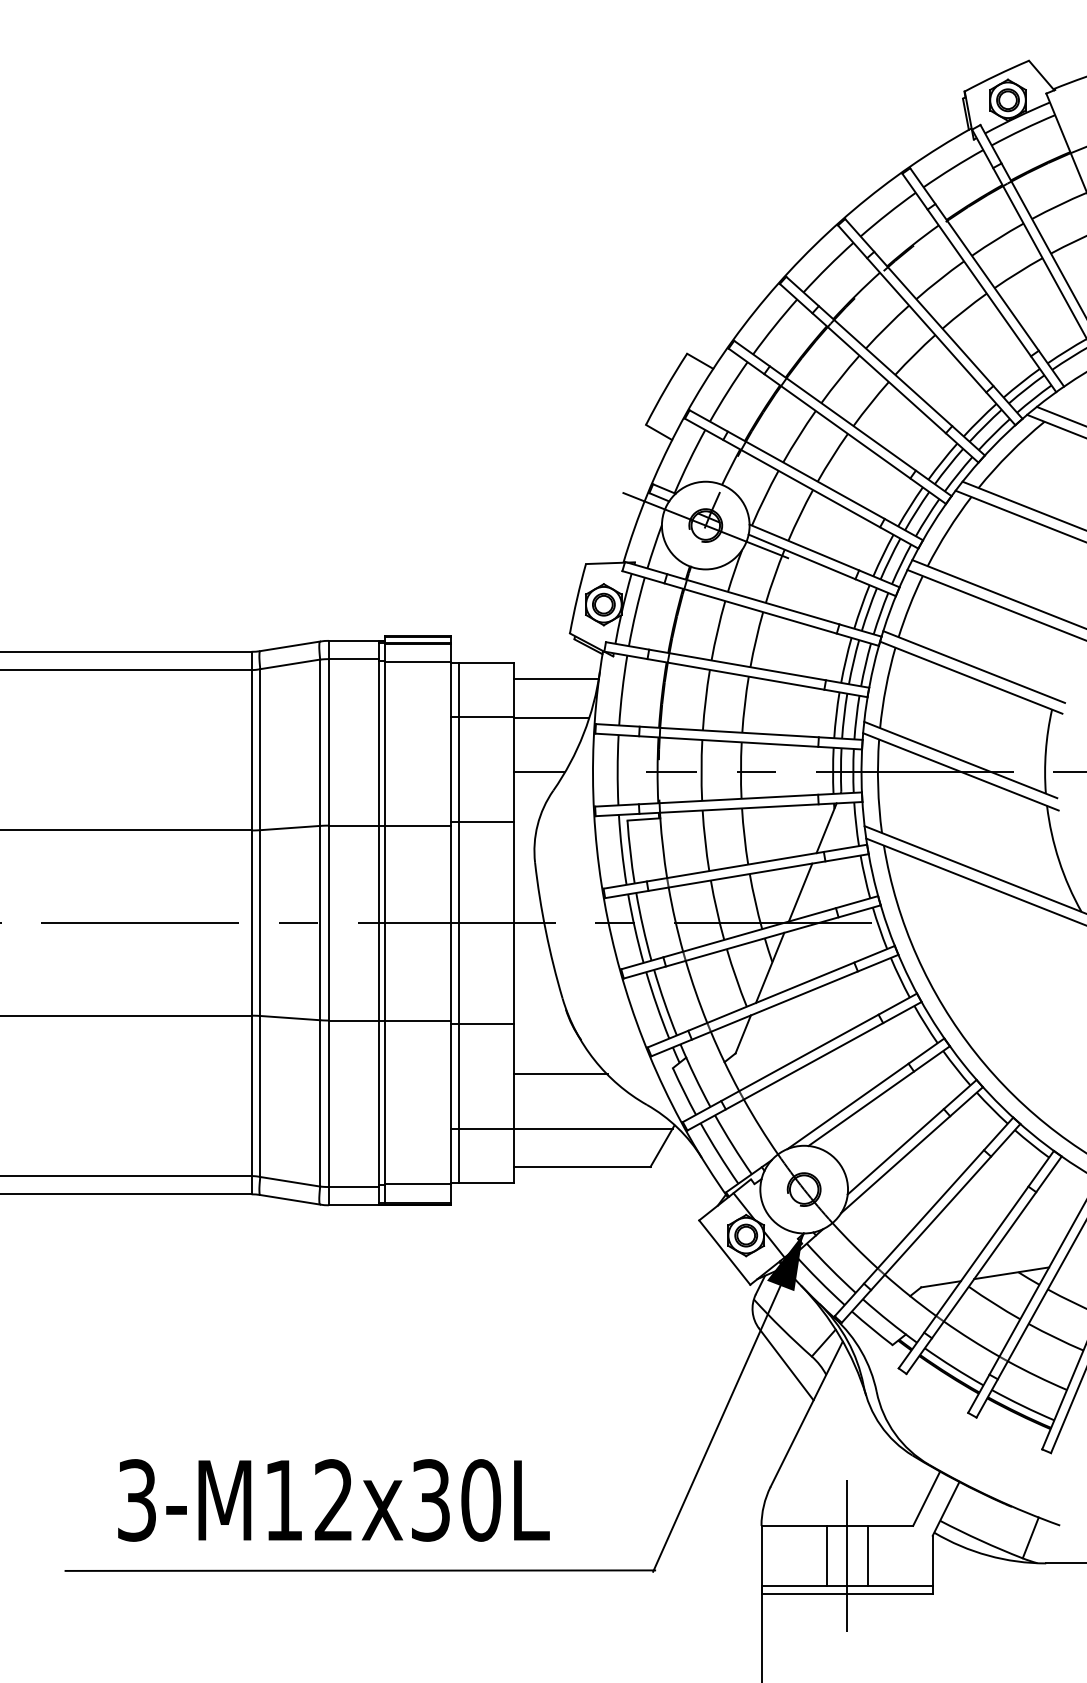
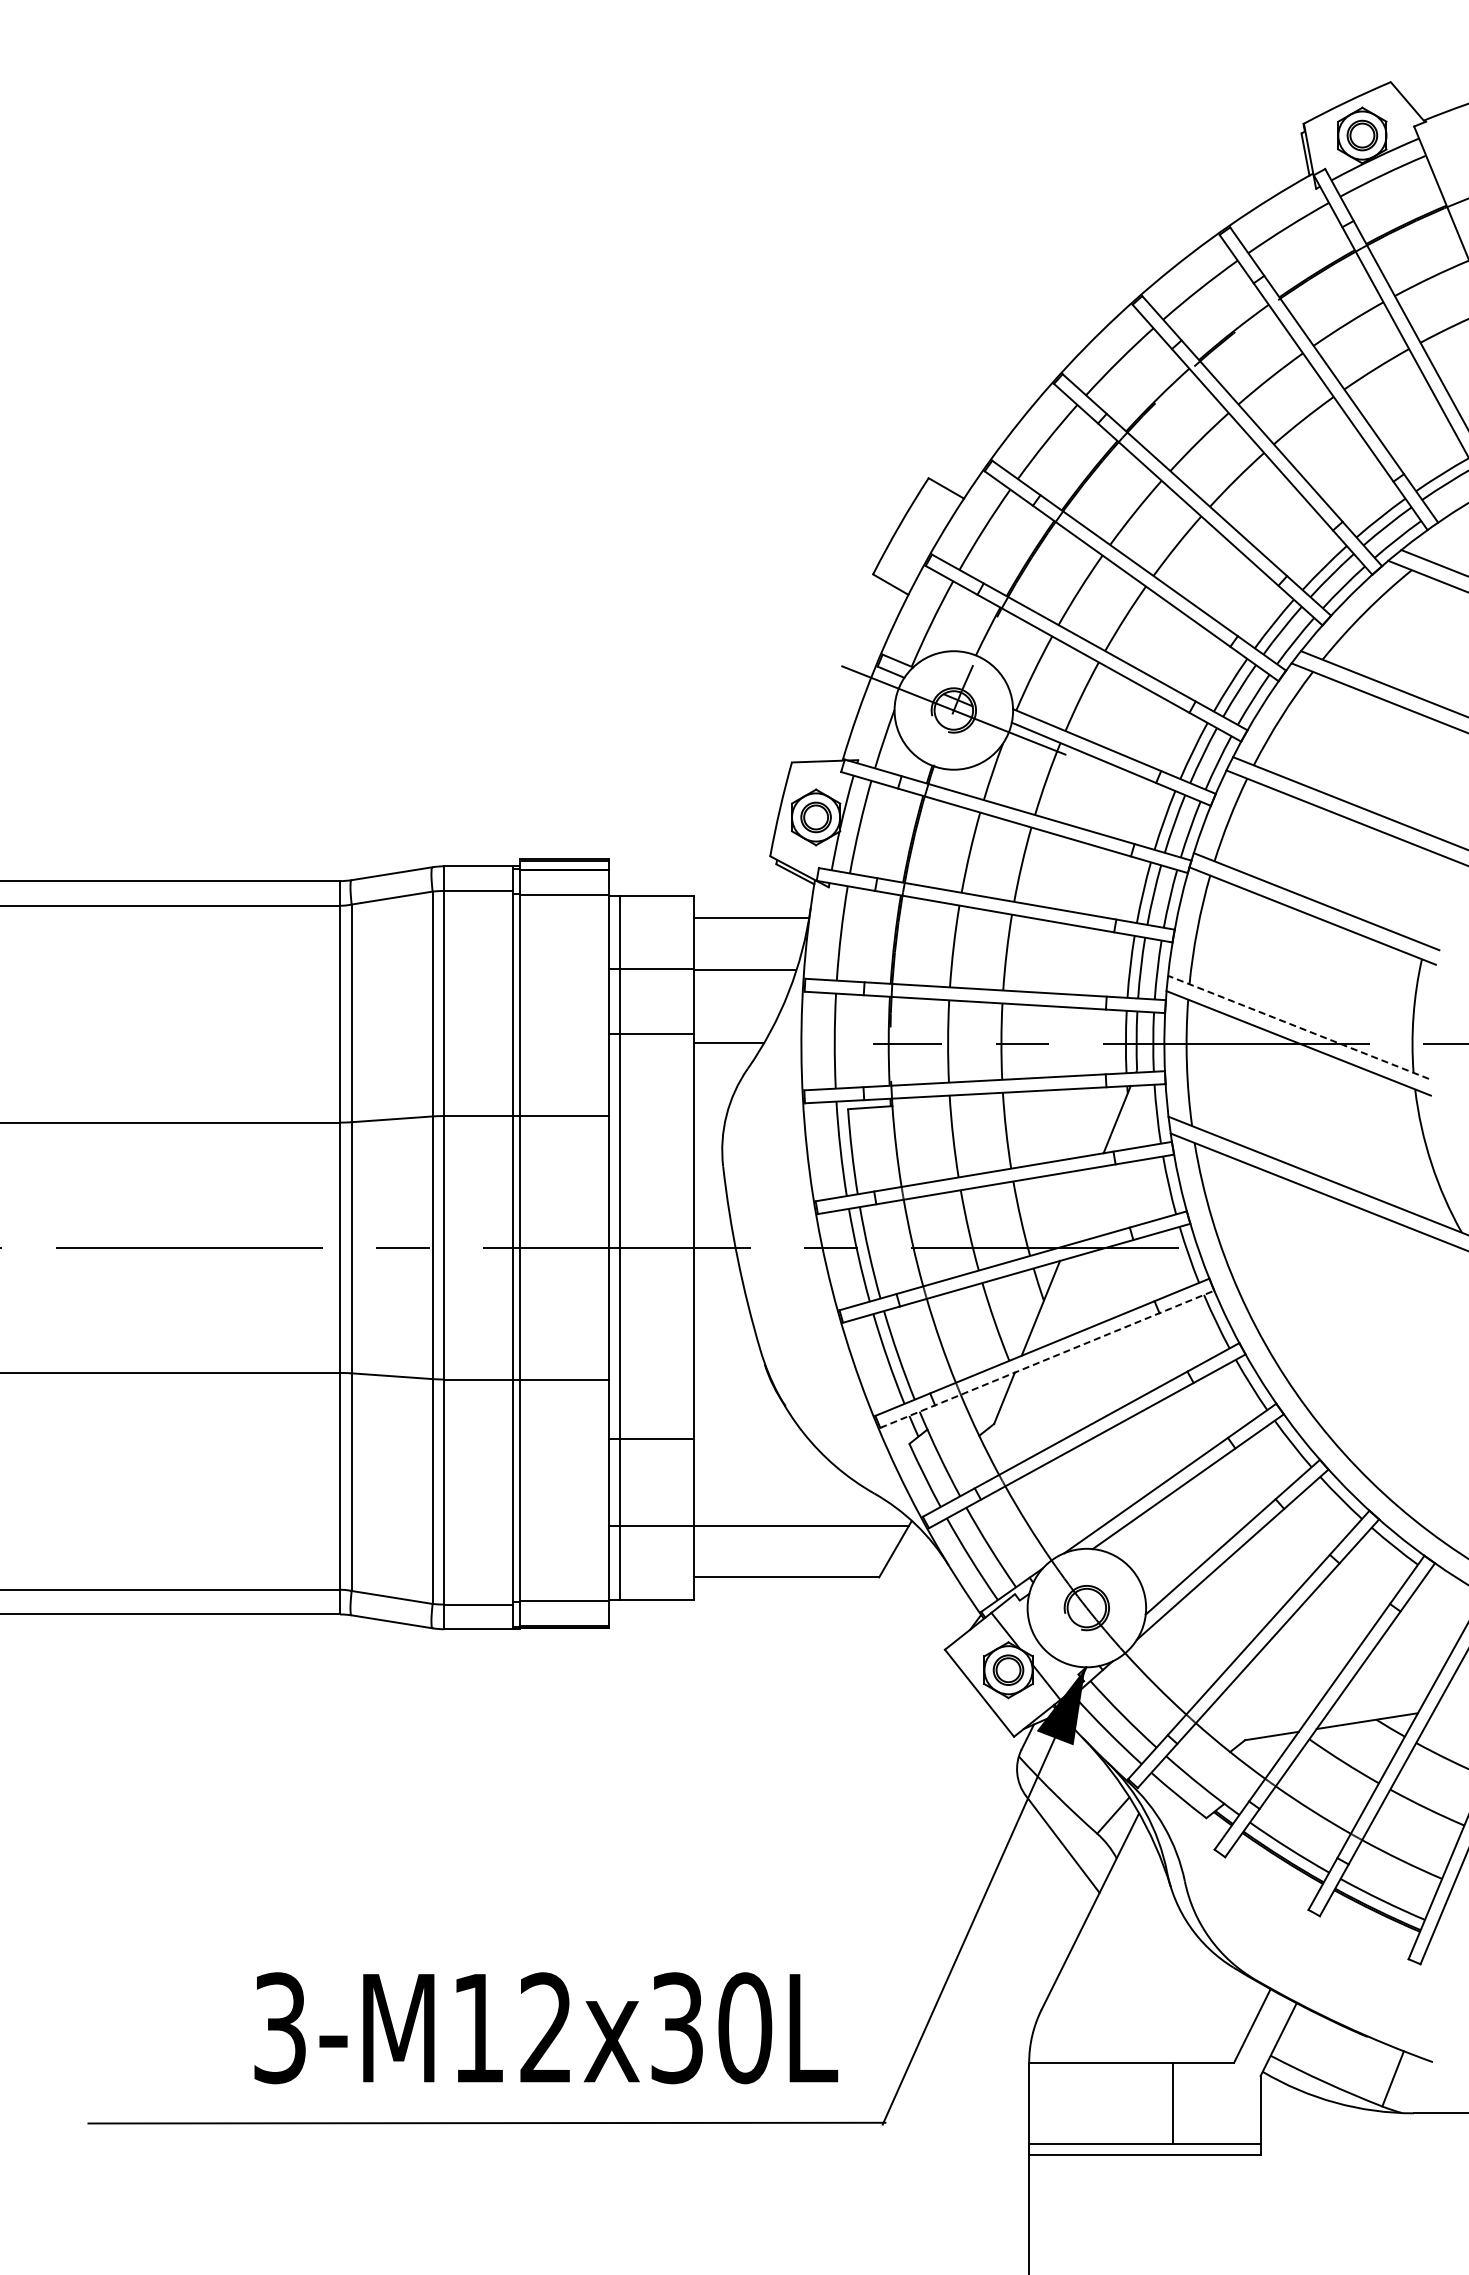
line: (960, 760) -> (1298, 1027), solid -> dashed
line: (482, 821) -> (651, 1033), moved
line: (800, 892) -> (1081, 1206), removed
line: (775, 1005) -> (1047, 1359), solid -> dashed
line: (482, 1024) -> (651, 1438), moved
line: (560, 1074) -> (757, 1452), removed
text: (334, 1500) -> (546, 2028), moved
line: (846, 1555) -> (1144, 2102), removed
line: (826, 1556) -> (1117, 2103), removed

